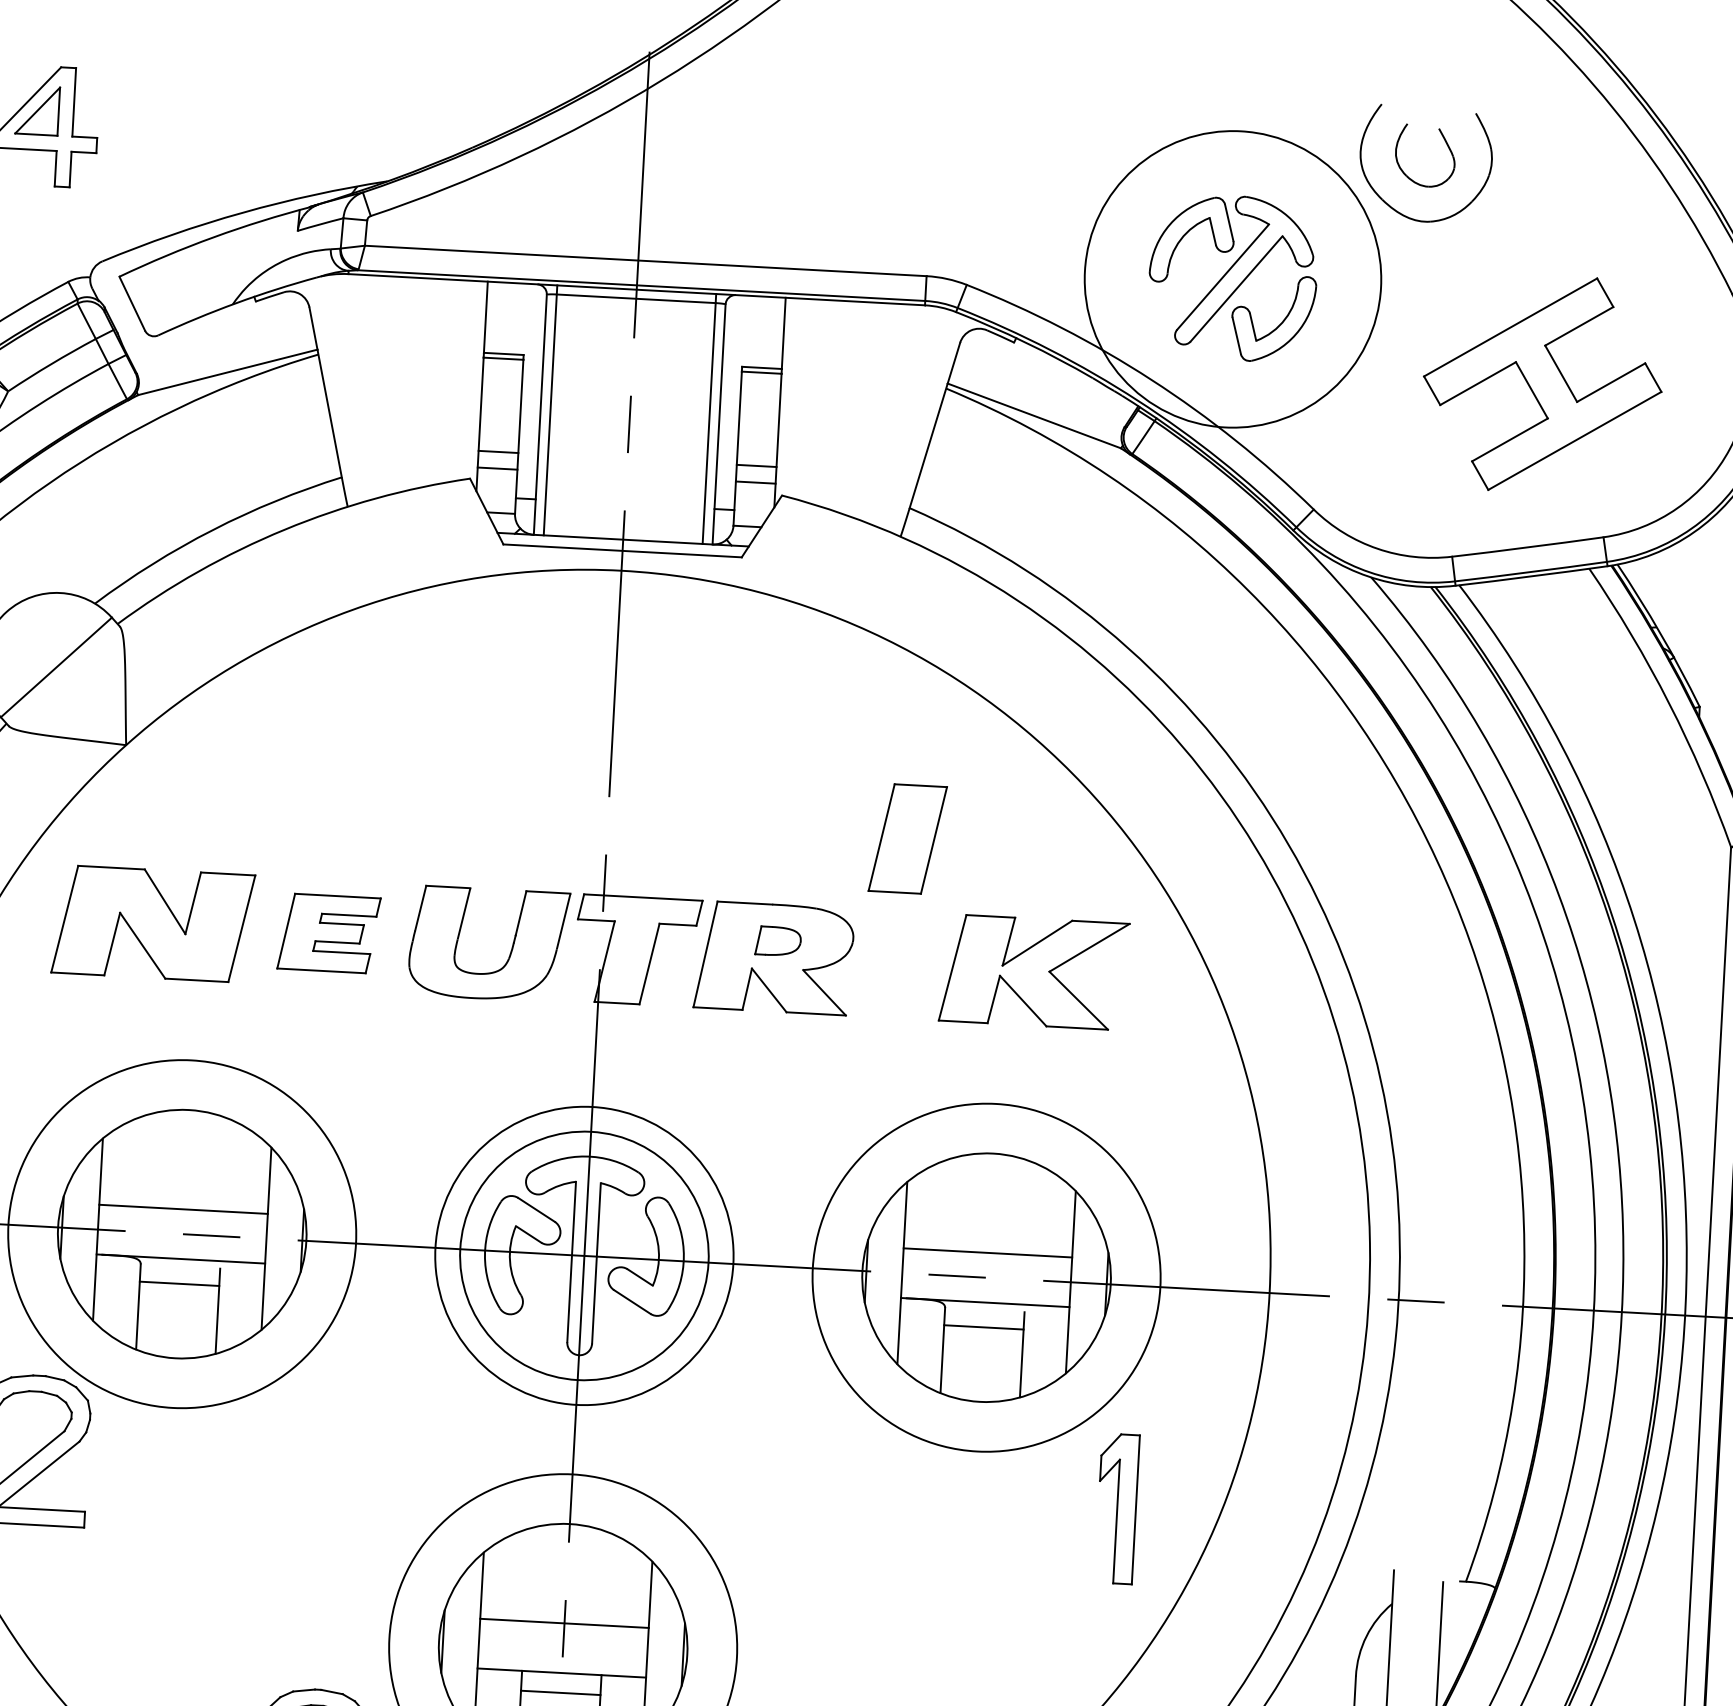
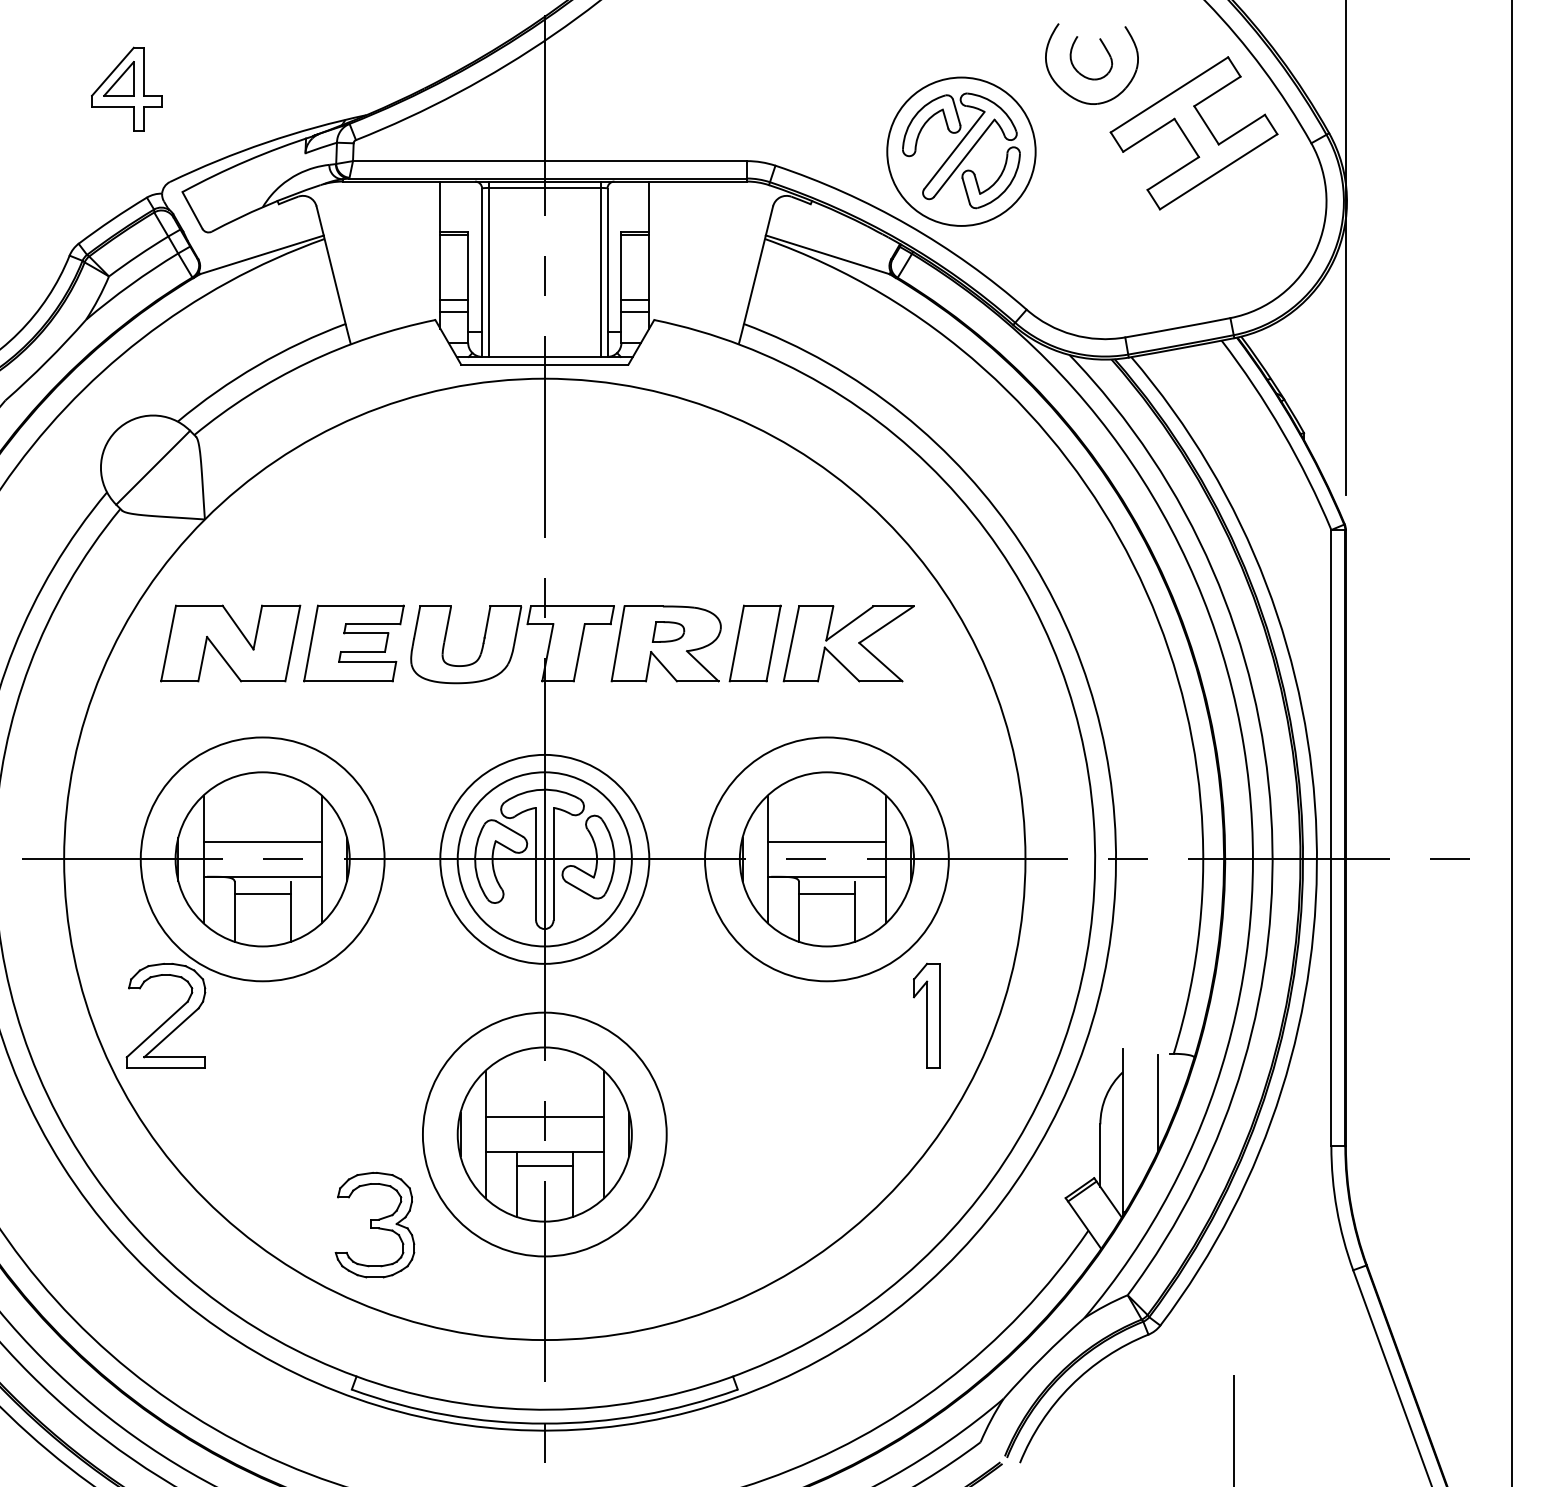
circle: (1233, 279) -> (961, 151), size x0.71
part: (1541, 384) -> (1193, 133), moved
part: (906, 838) -> (754, 643), moved
part: (328, 933) -> (353, 643), size x1.43

